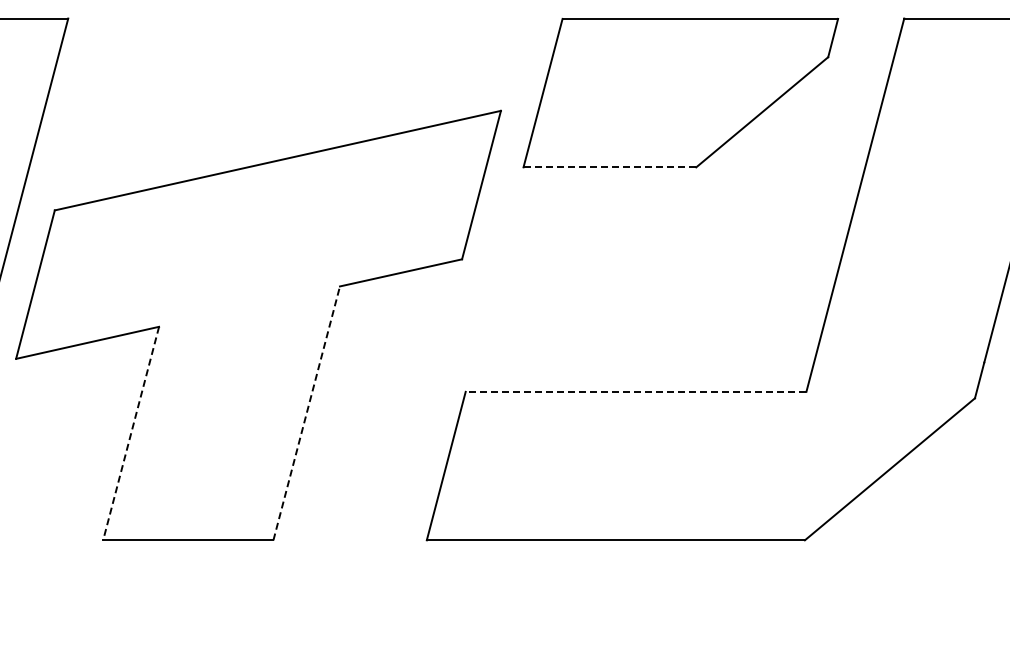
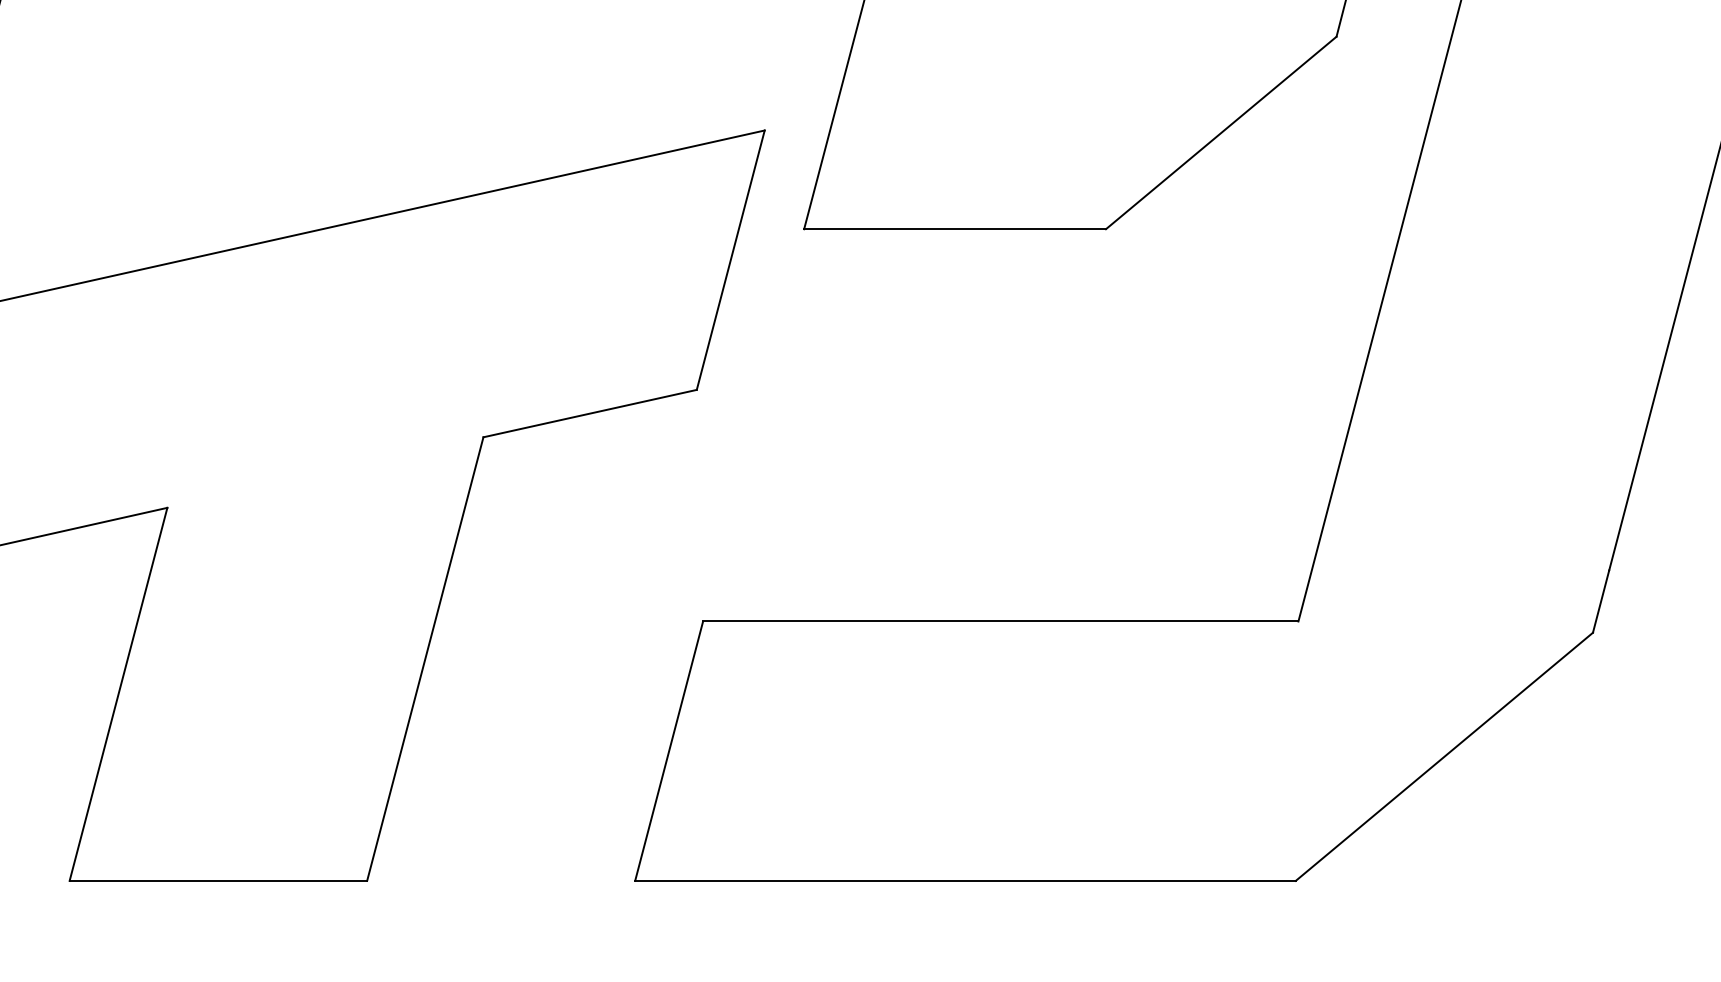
line: (610, 167) -> (956, 229), dashed -> solid
line: (635, 391) -> (999, 620), dashed -> solid
line: (306, 412) -> (424, 657), dashed -> solid
line: (131, 434) -> (119, 695), dashed -> solid

